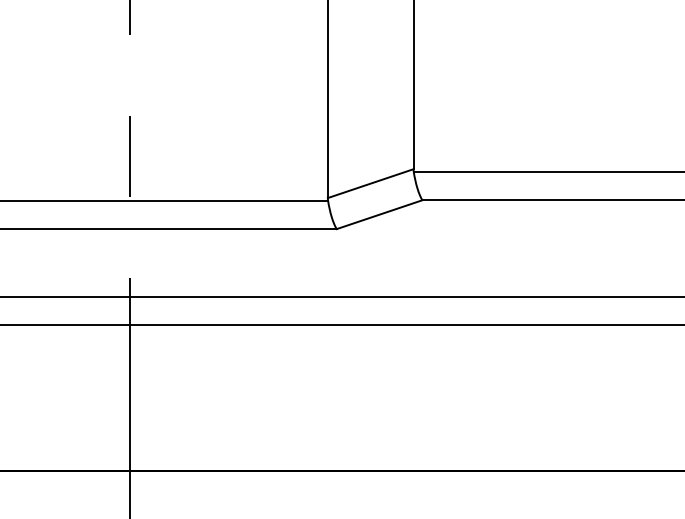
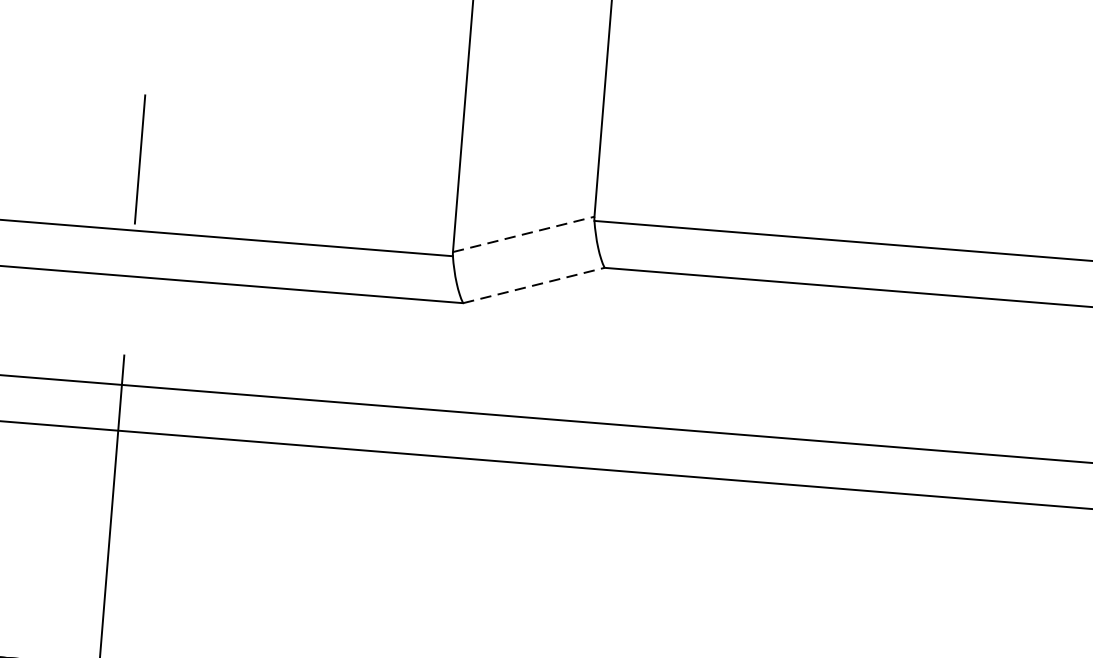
line: (371, 183) -> (524, 234), solid -> dashed
line: (380, 214) -> (535, 285), solid -> dashed

